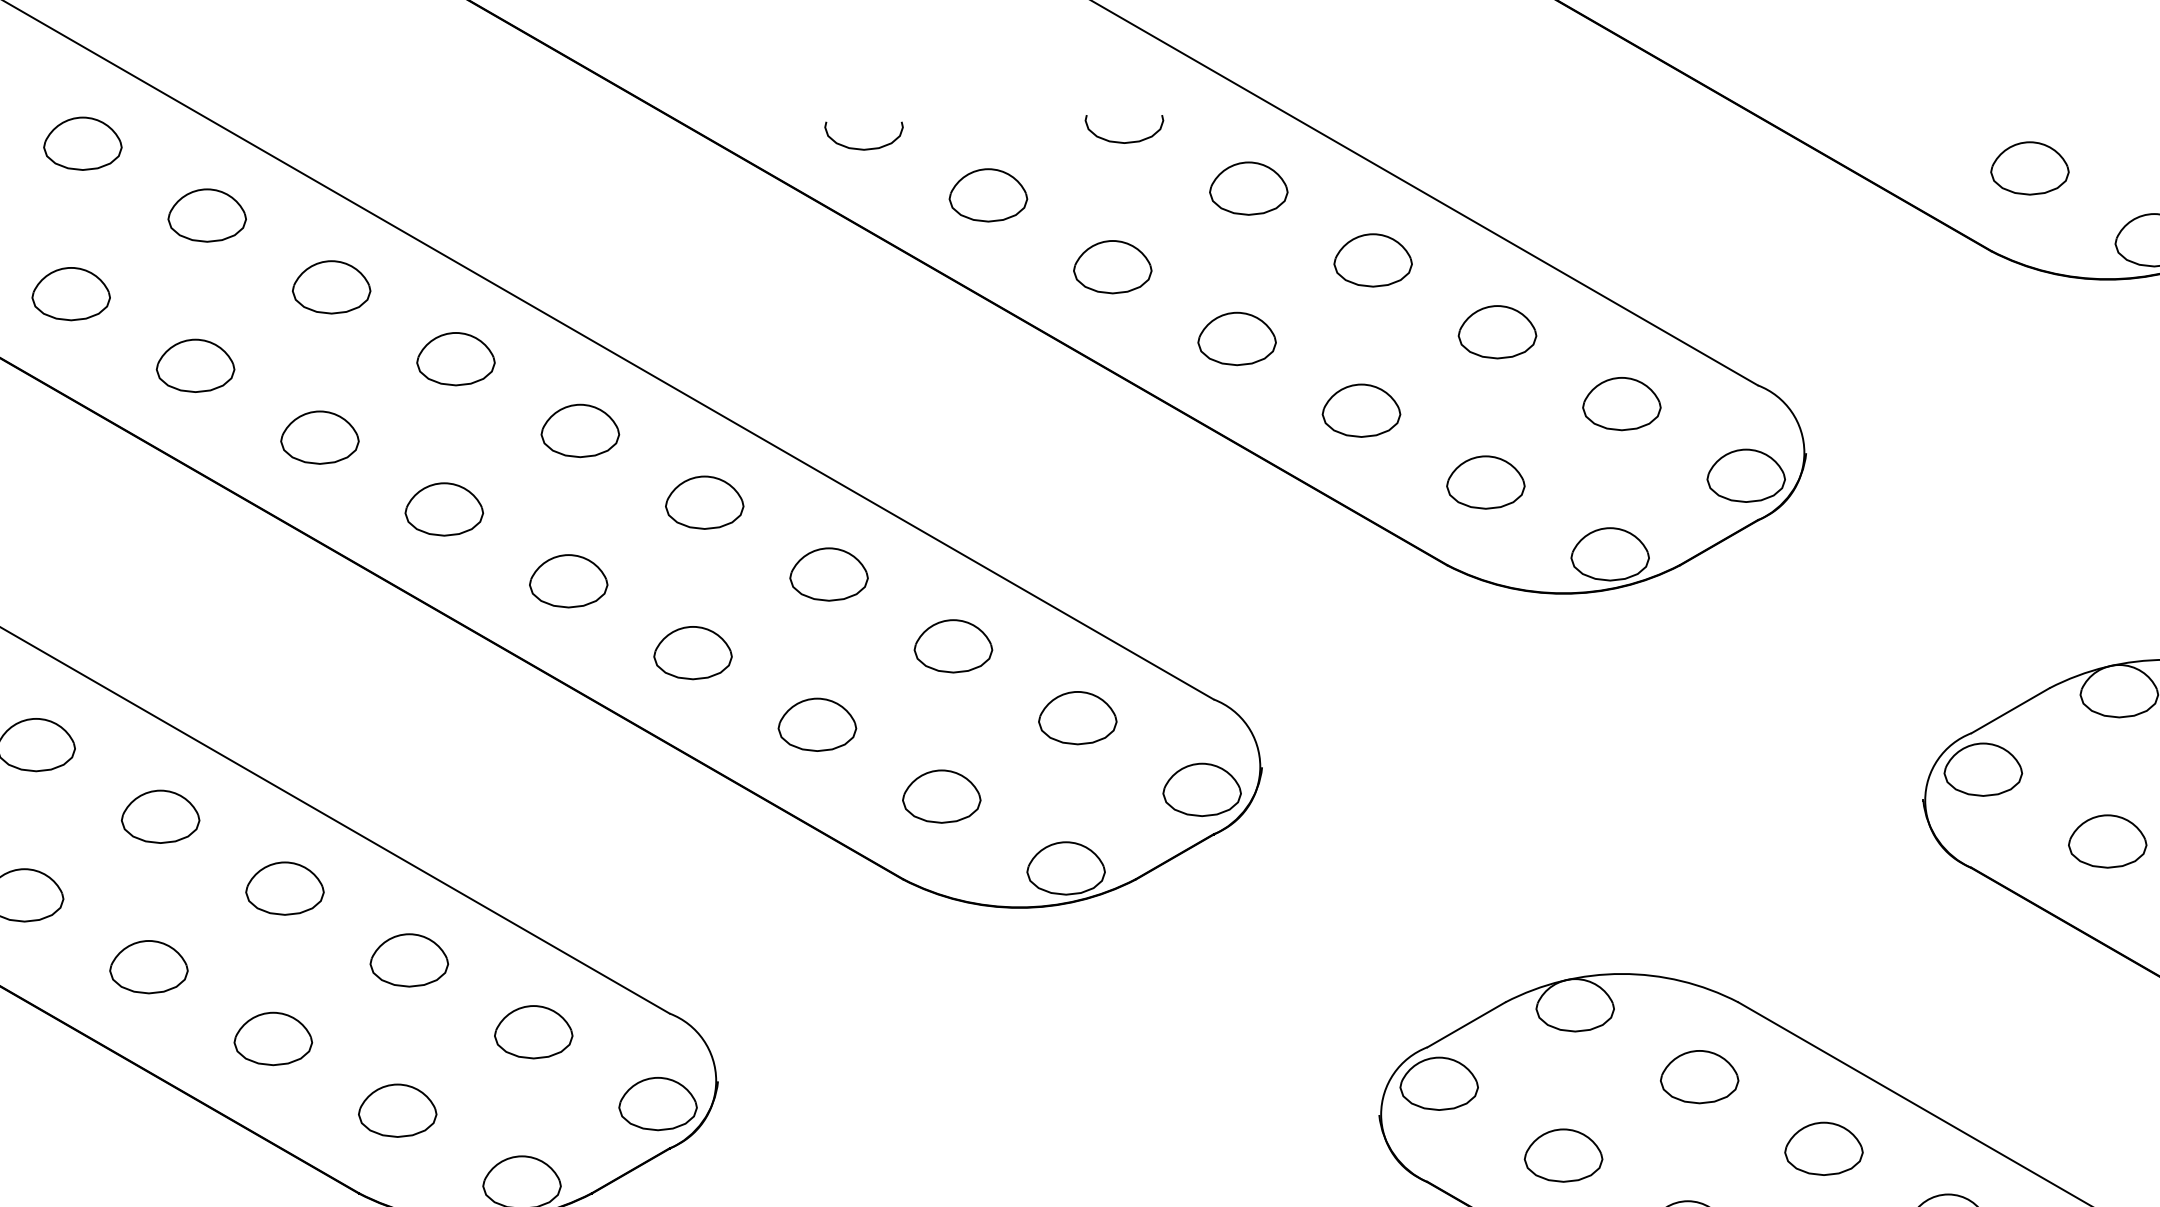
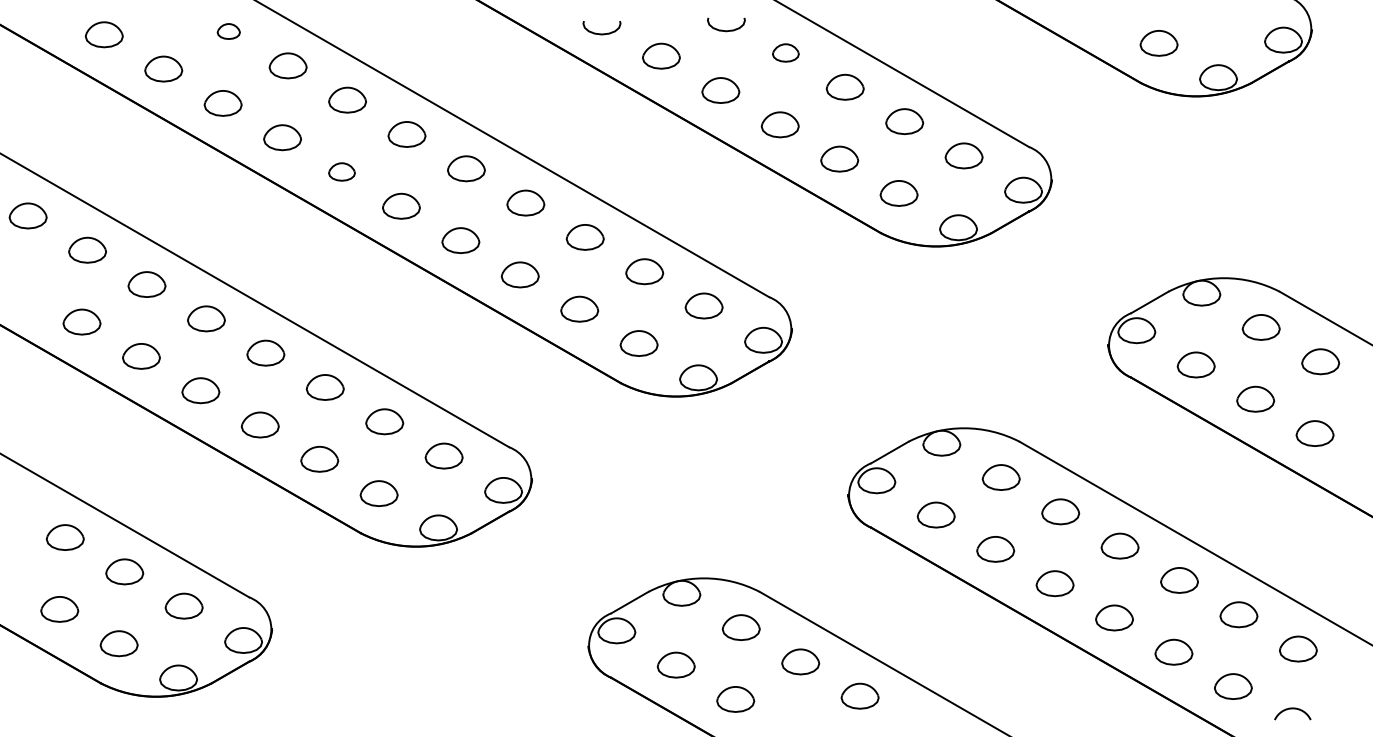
part: (82, 143) -> (228, 31), size x0.6
part: (1248, 187) -> (785, 52), size x0.7
part: (318, 436) -> (341, 171), size x0.7

